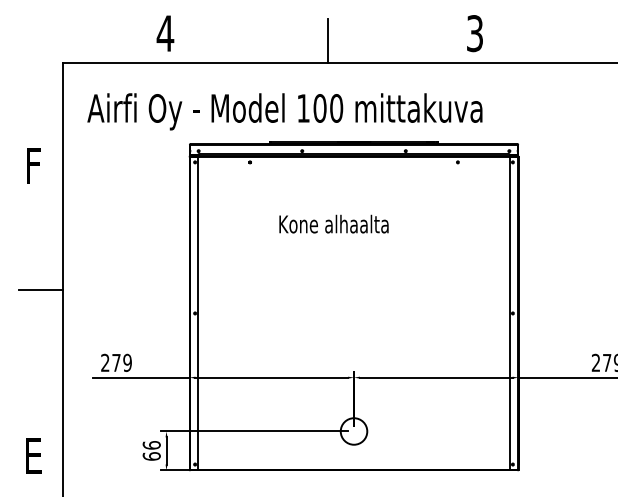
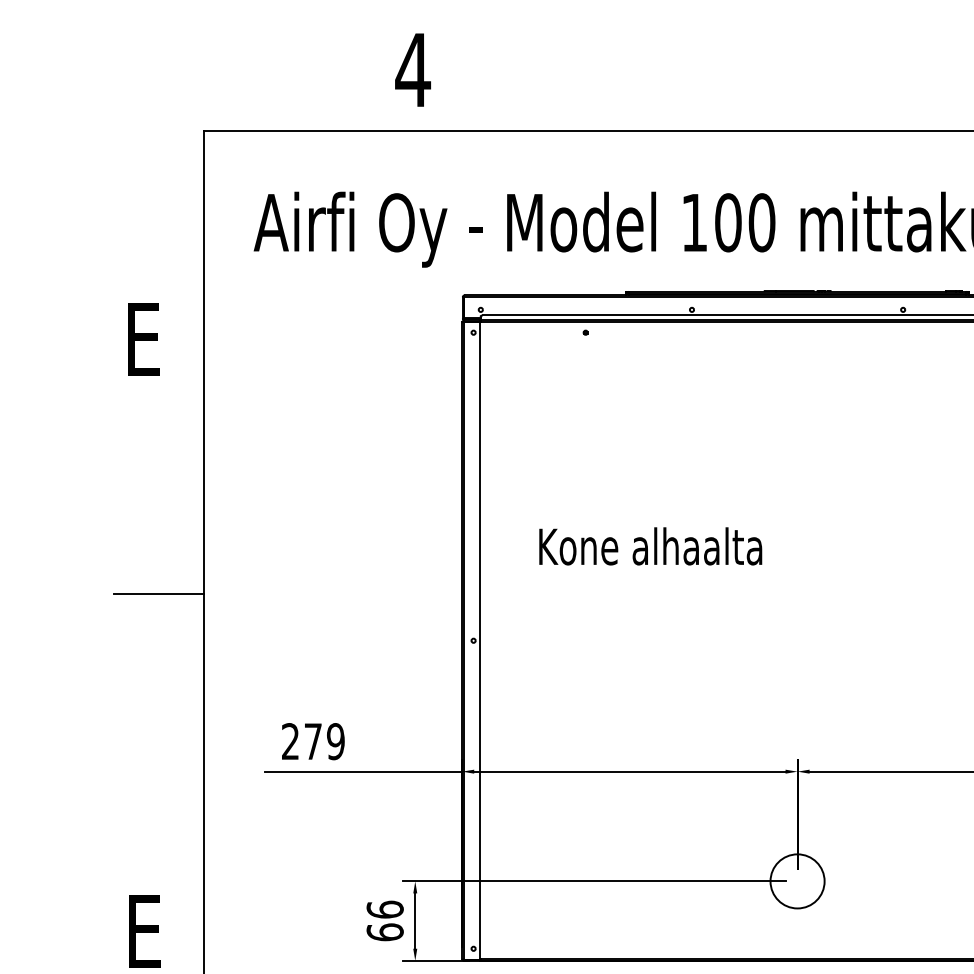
line: (328, 41) -> (745, 86), removed
text: (33, 165) -> (144, 339), F -> E
text: (333, 223) -> (649, 545), moved

